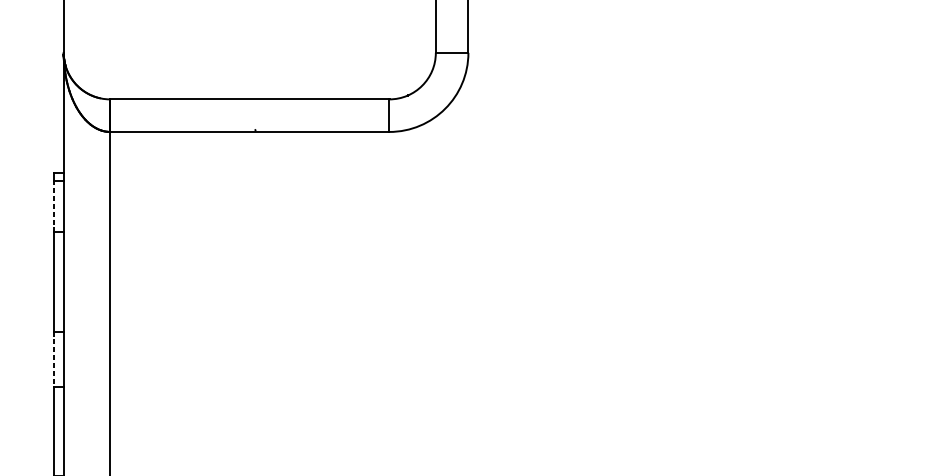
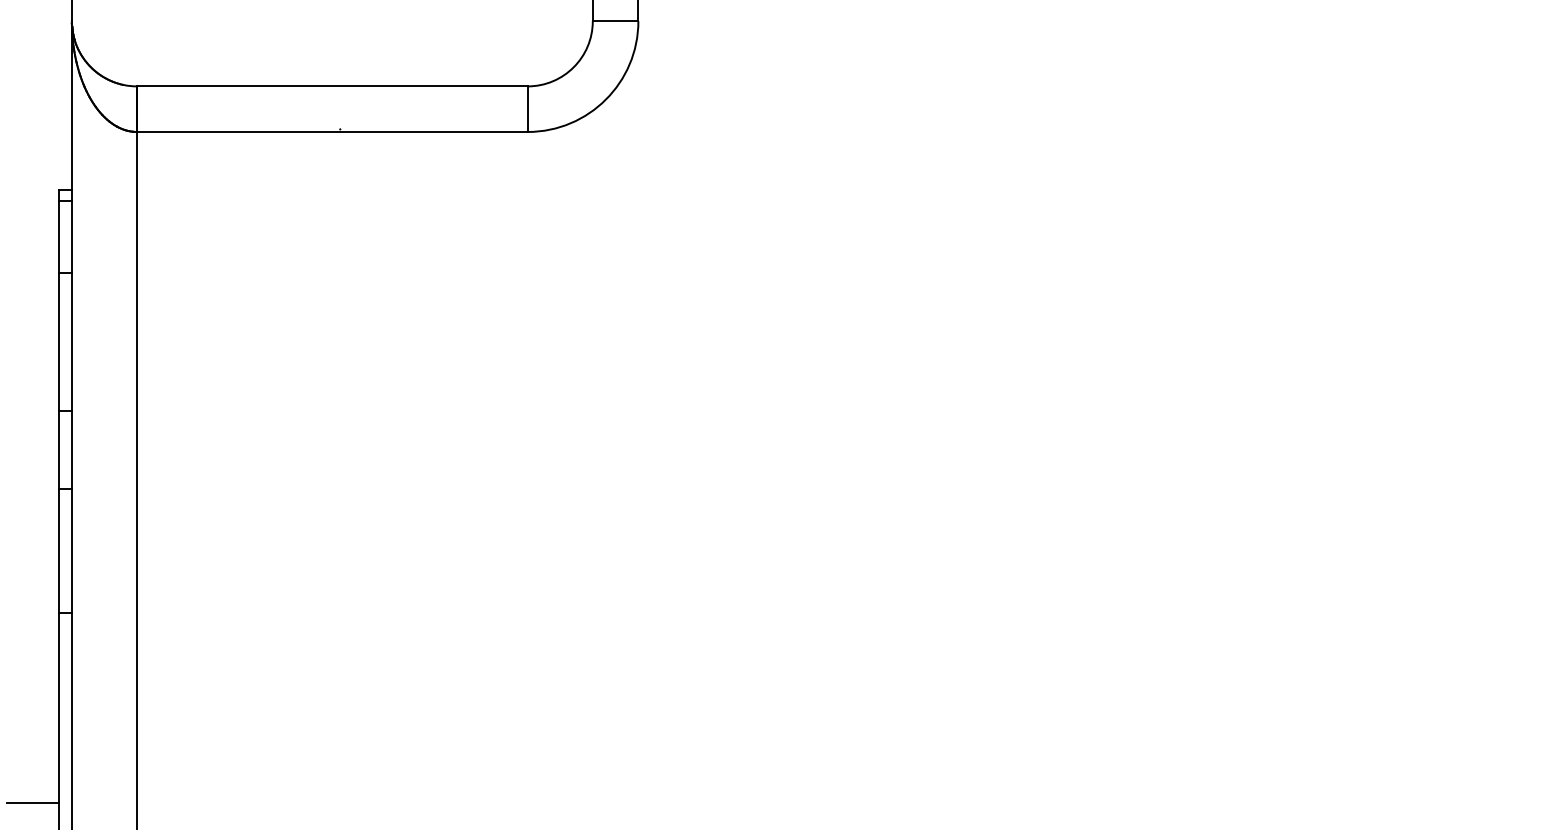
line: (54, 206) -> (58, 236), dashed -> solid
line: (54, 359) -> (58, 450), dashed -> solid

